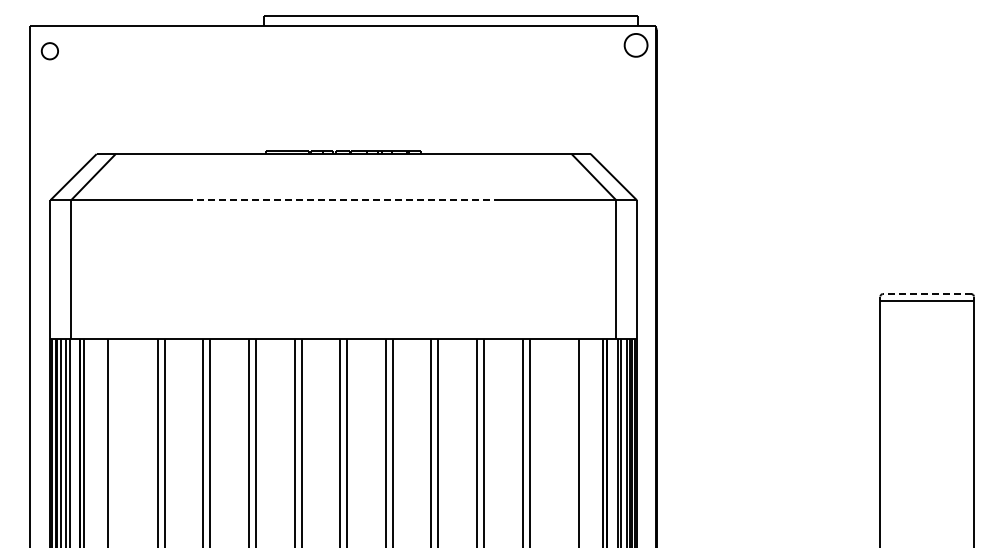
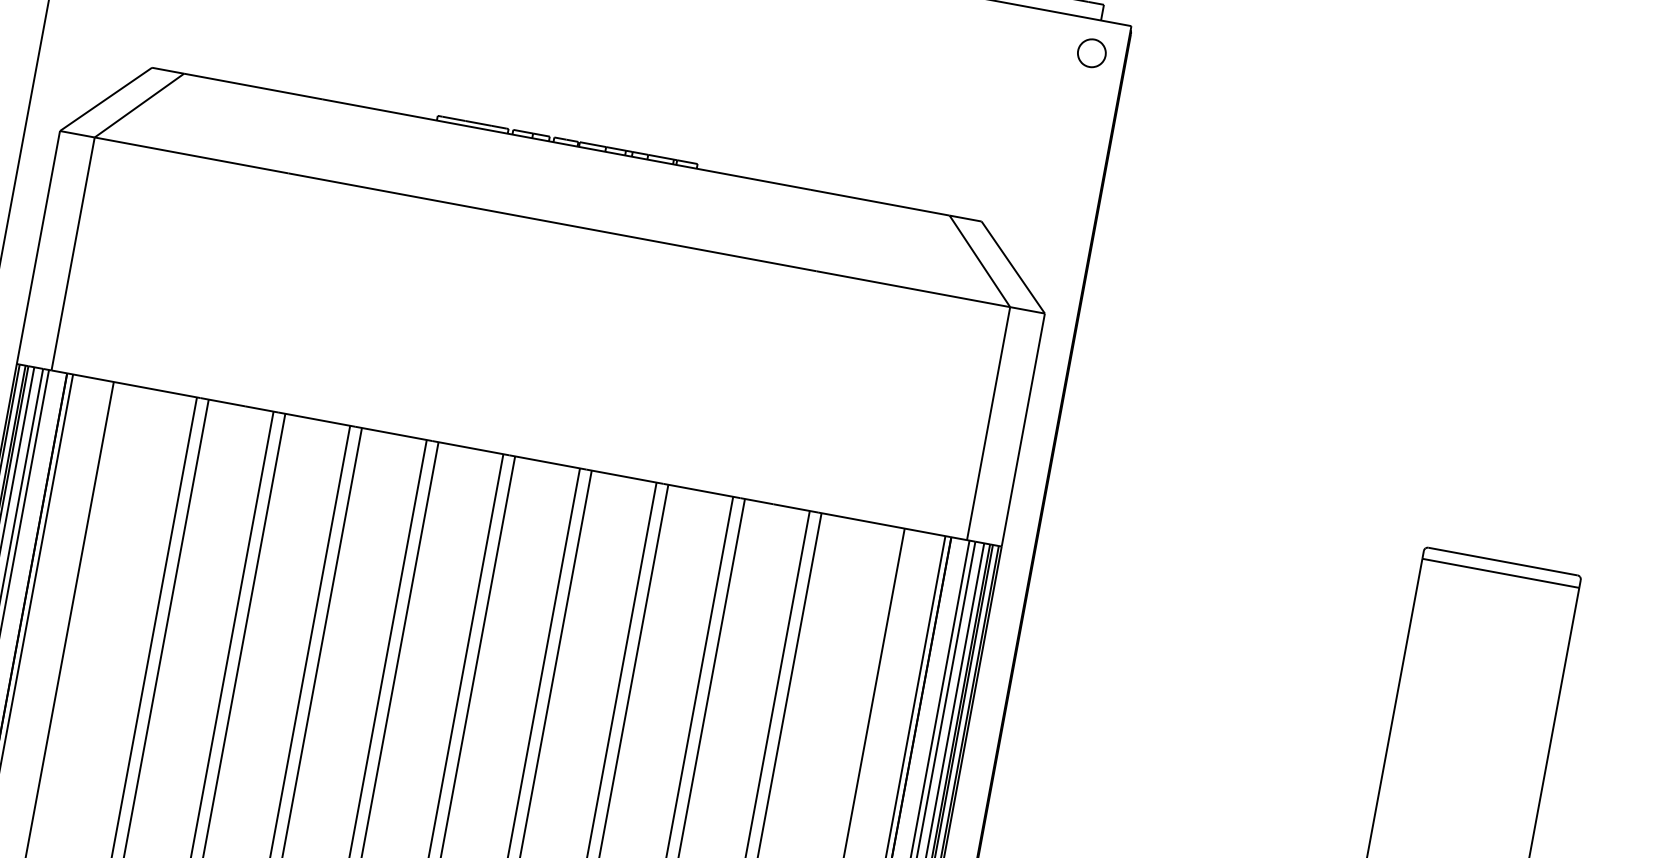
part: (636, 45) -> (1092, 53), size x0.71
line: (344, 200) -> (553, 222), dashed -> solid
line: (926, 294) -> (1501, 561), dashed -> solid

